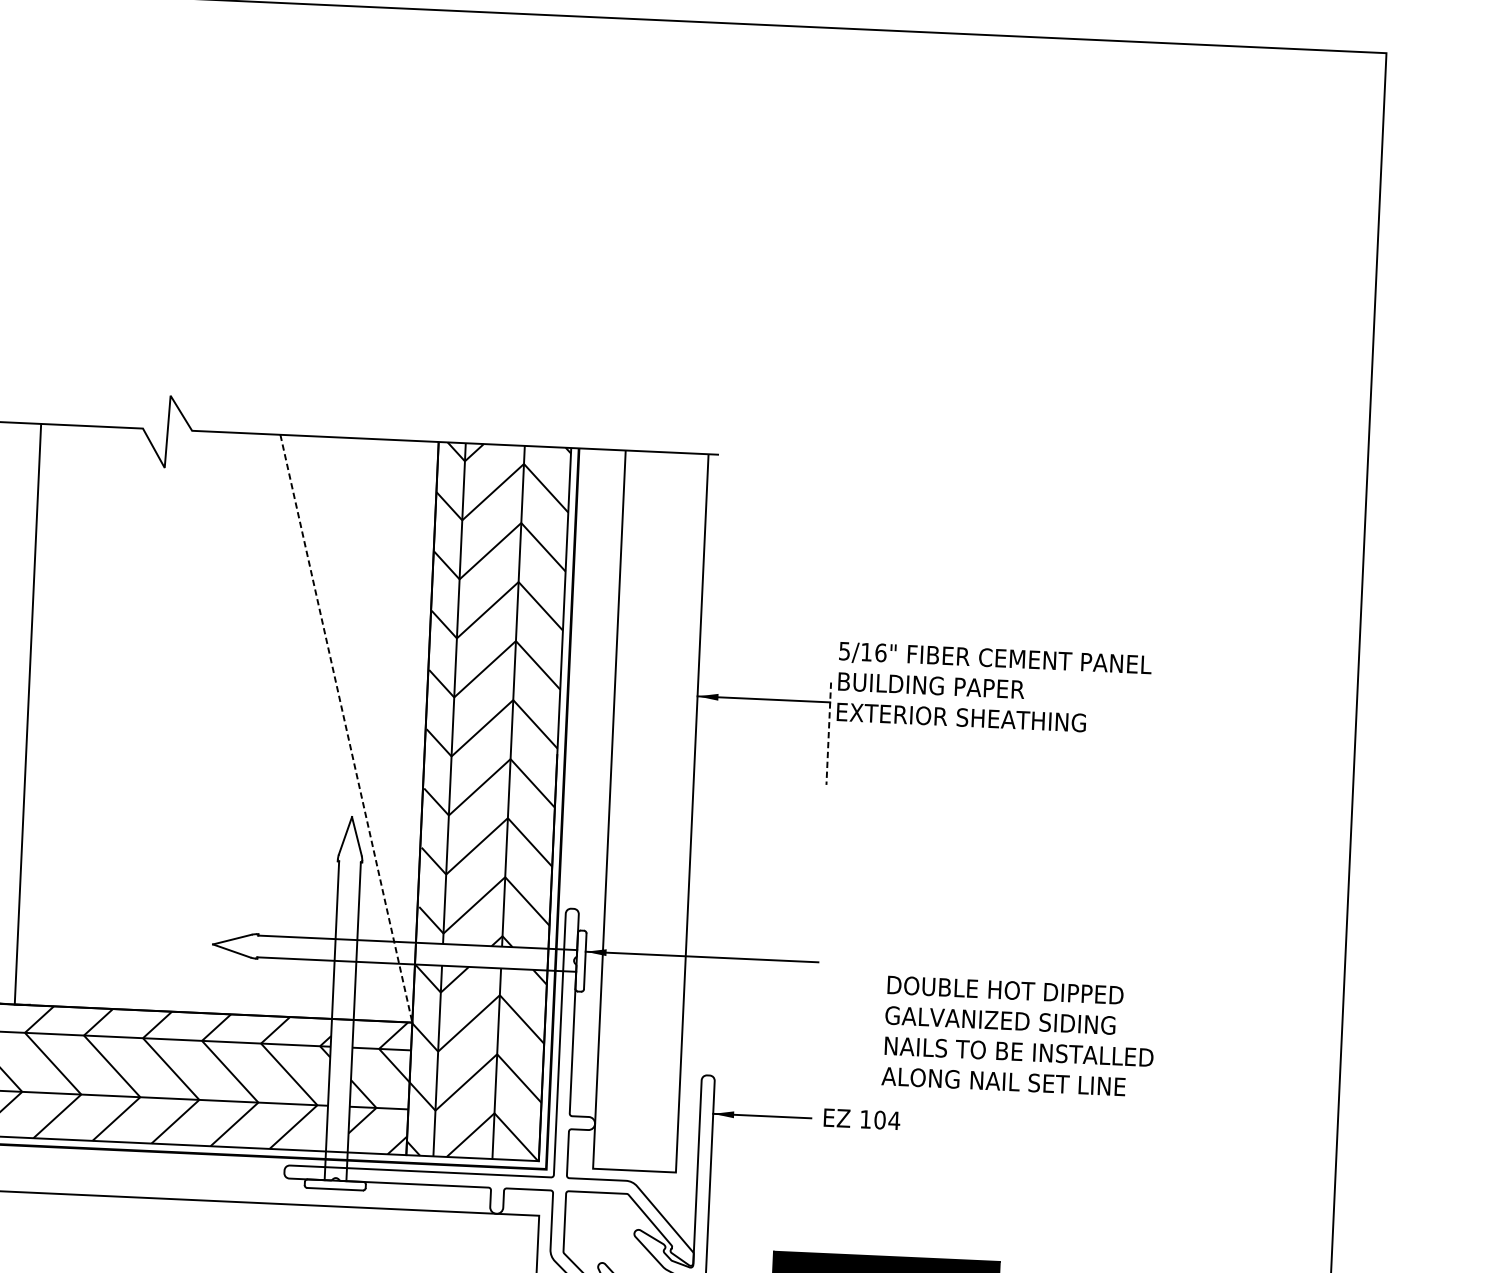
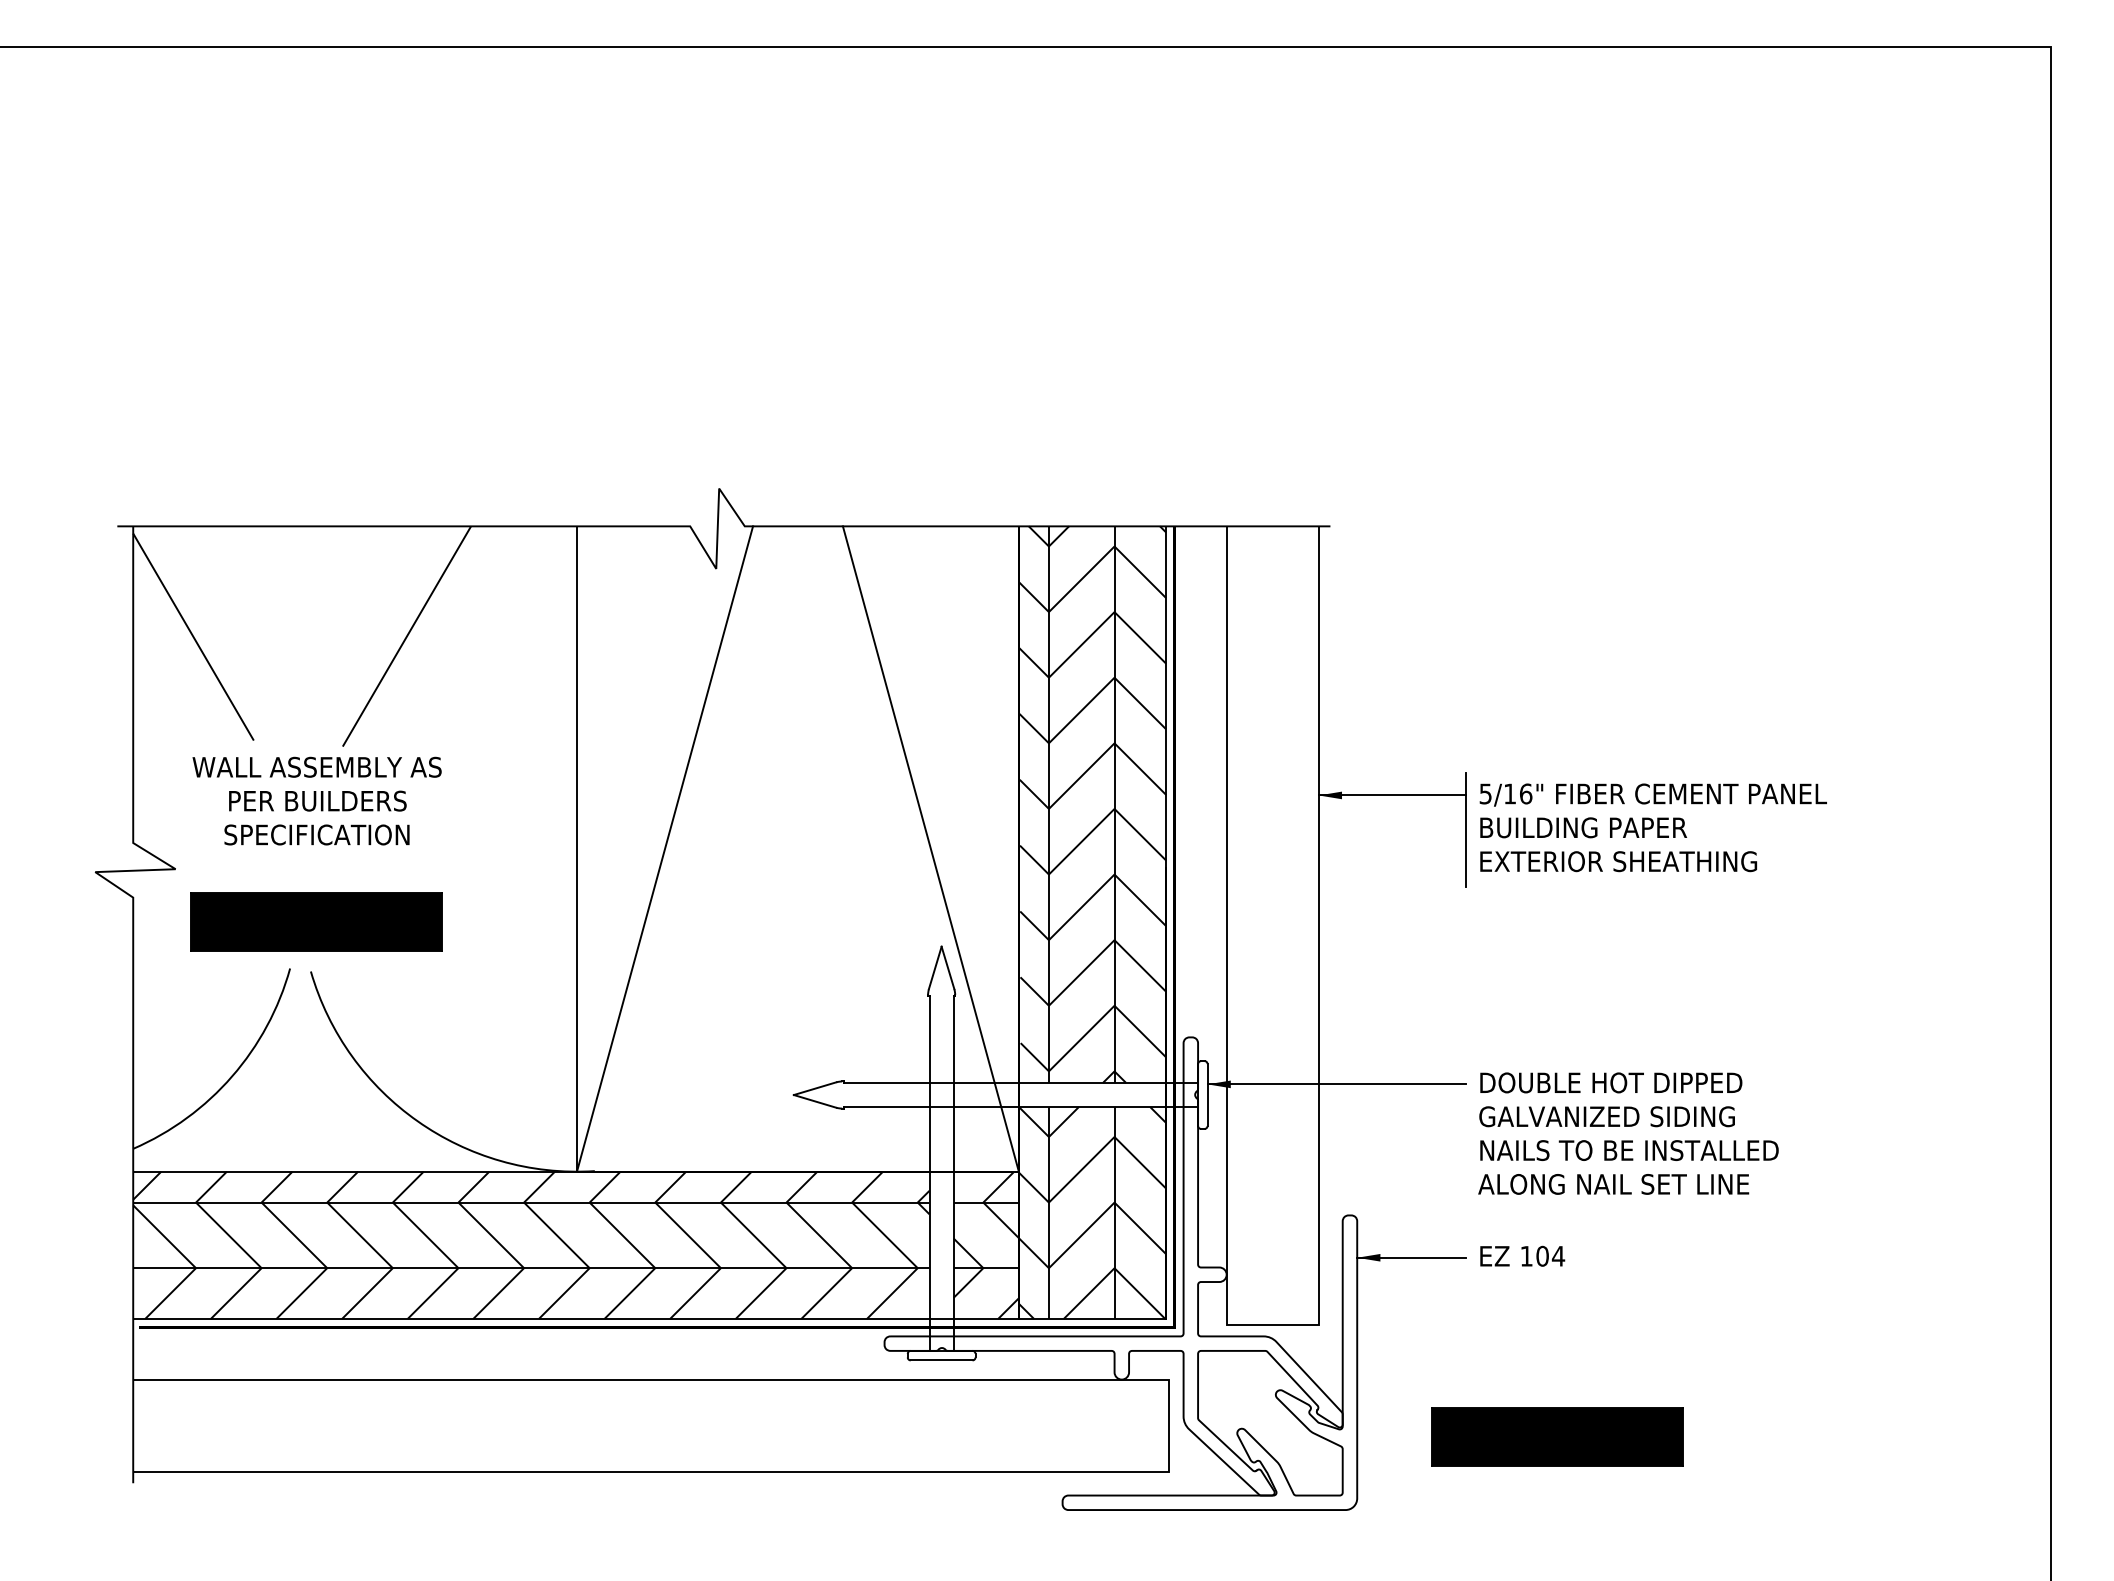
text: (993, 688) -> (1652, 827), moved
line: (106, 717) -> (664, 848), added
line: (346, 729) -> (931, 849), dashed -> solid
line: (828, 733) -> (1466, 830), dashed -> solid
text: (1019, 1036) -> (1628, 1133), moved

